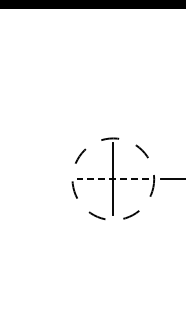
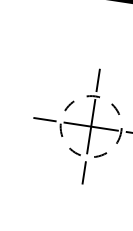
line: (113, 116) -> (98, 80), added
line: (50, 179) -> (44, 119), added
line: (112, 179) -> (90, 126), dashed -> solid
line: (112, 241) -> (83, 172), added

